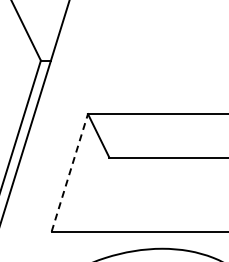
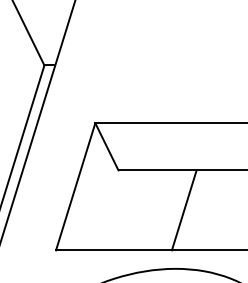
line: (69, 172) -> (75, 186), dashed -> solid
line: (169, 194) -> (183, 210), added

